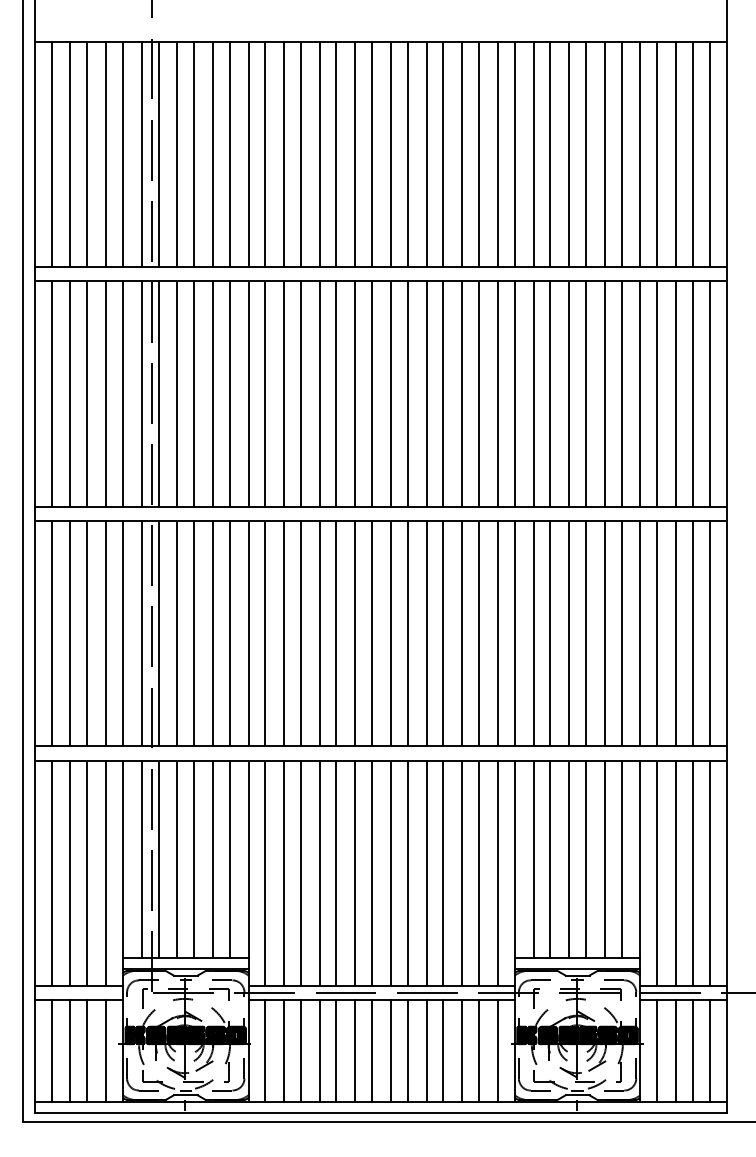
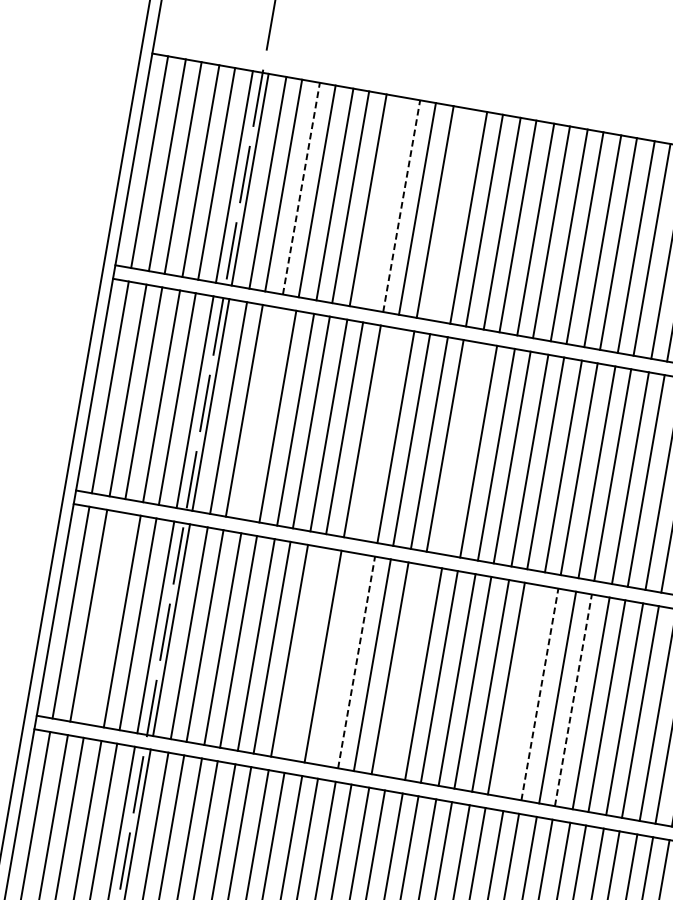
line: (213, 154) -> (301, 188), solid -> dashed
line: (300, 154) -> (383, 203), removed
line: (319, 154) -> (401, 206), solid -> dashed
line: (372, 154) -> (451, 214), removed
line: (213, 393) -> (262, 413), removed
line: (336, 393) -> (378, 433), removed
line: (426, 393) -> (462, 448), removed
line: (87, 633) -> (104, 618), removed
line: (300, 633) -> (305, 653), removed
line: (336, 633) -> (338, 659), removed
line: (355, 633) -> (356, 662), solid -> dashed
line: (407, 633) -> (405, 670), removed
line: (533, 633) -> (524, 691), removed
line: (550, 633) -> (540, 694), solid -> dashed
line: (585, 633) -> (573, 700), solid -> dashed

